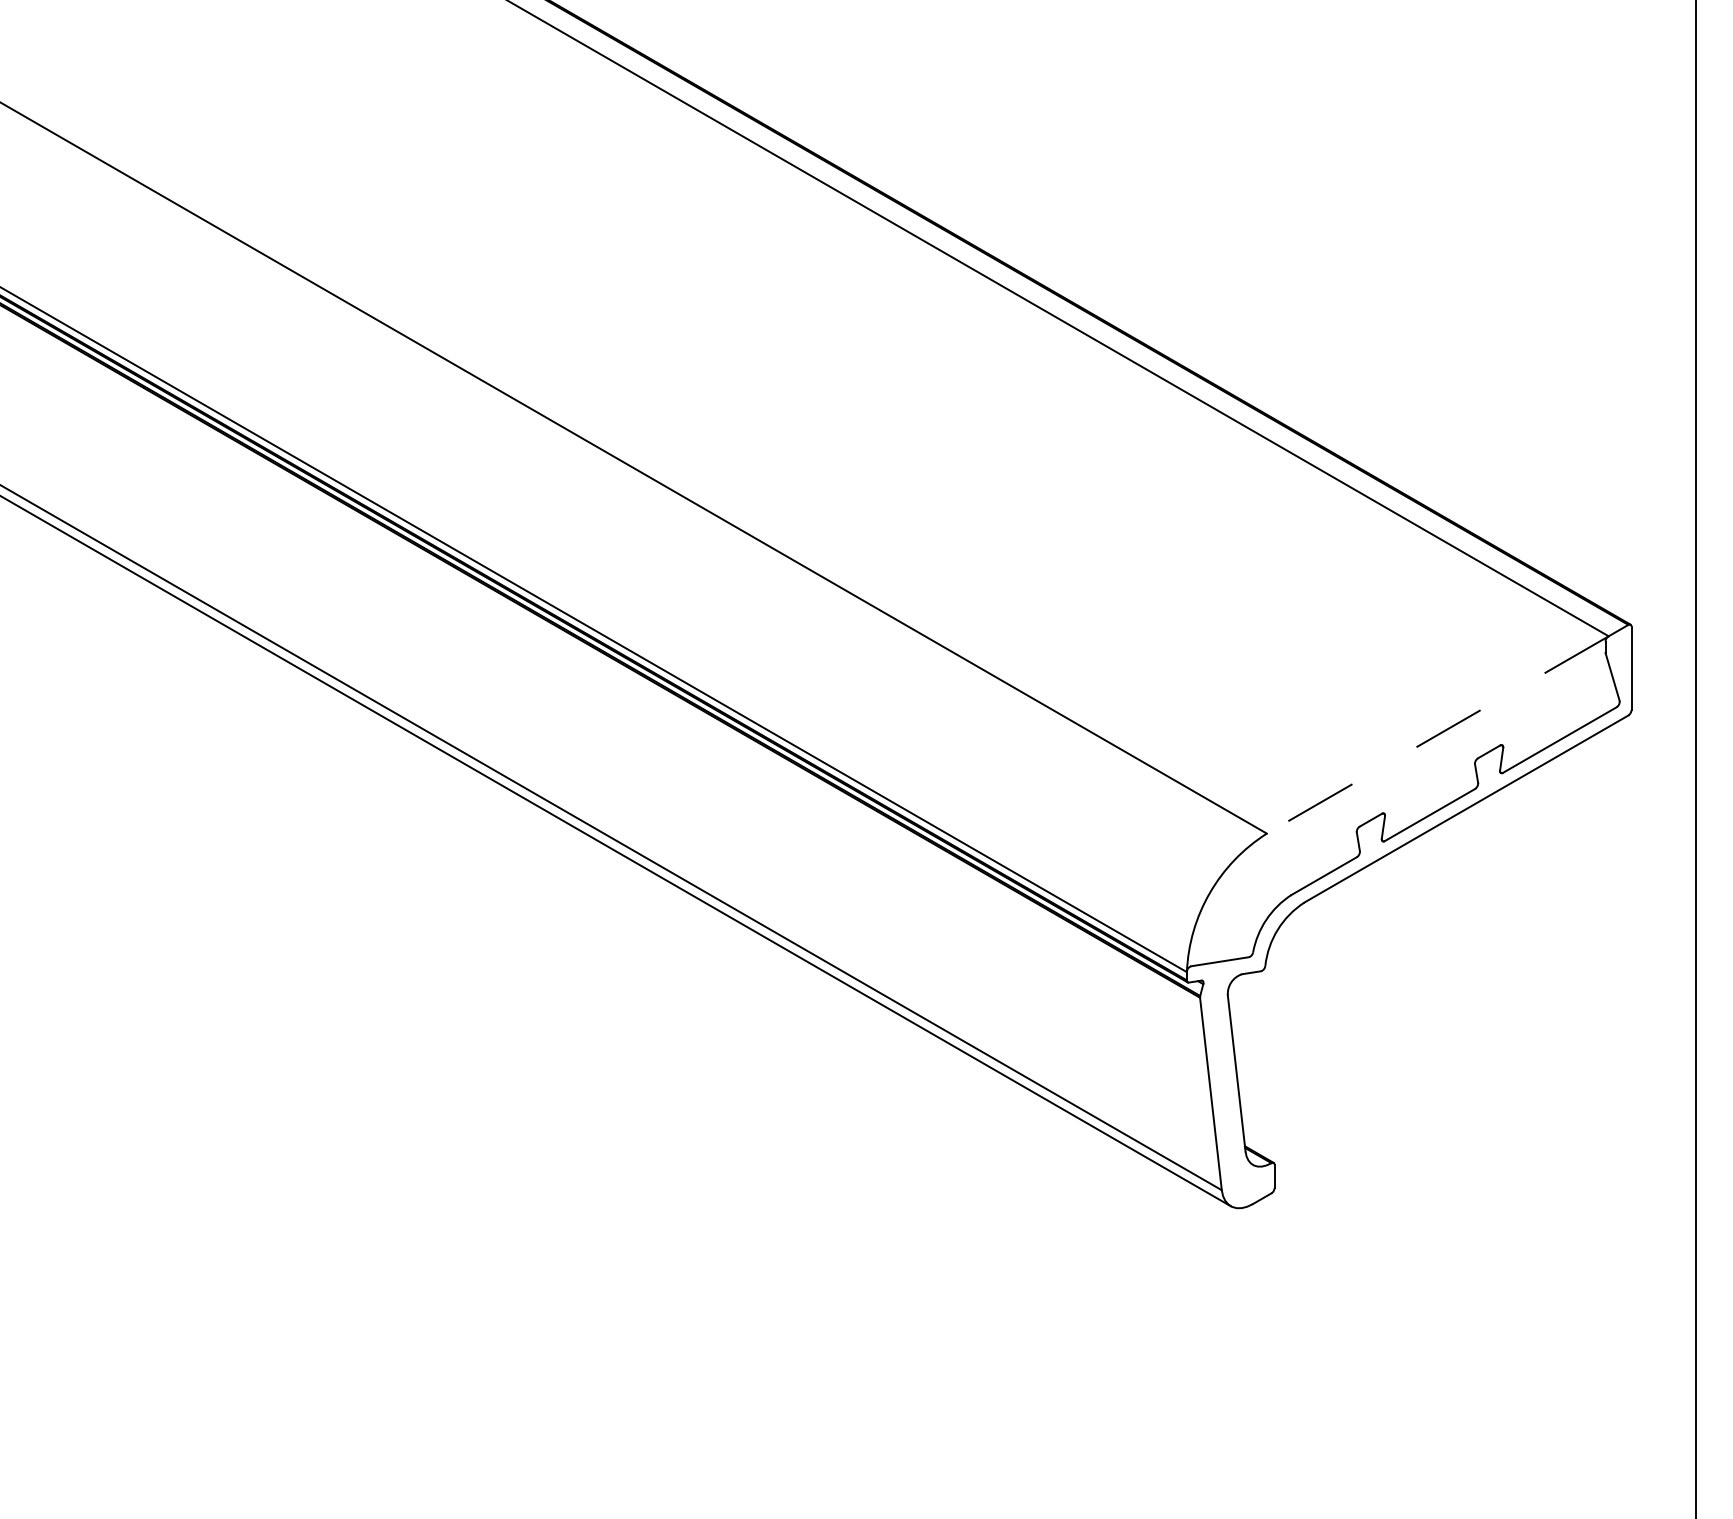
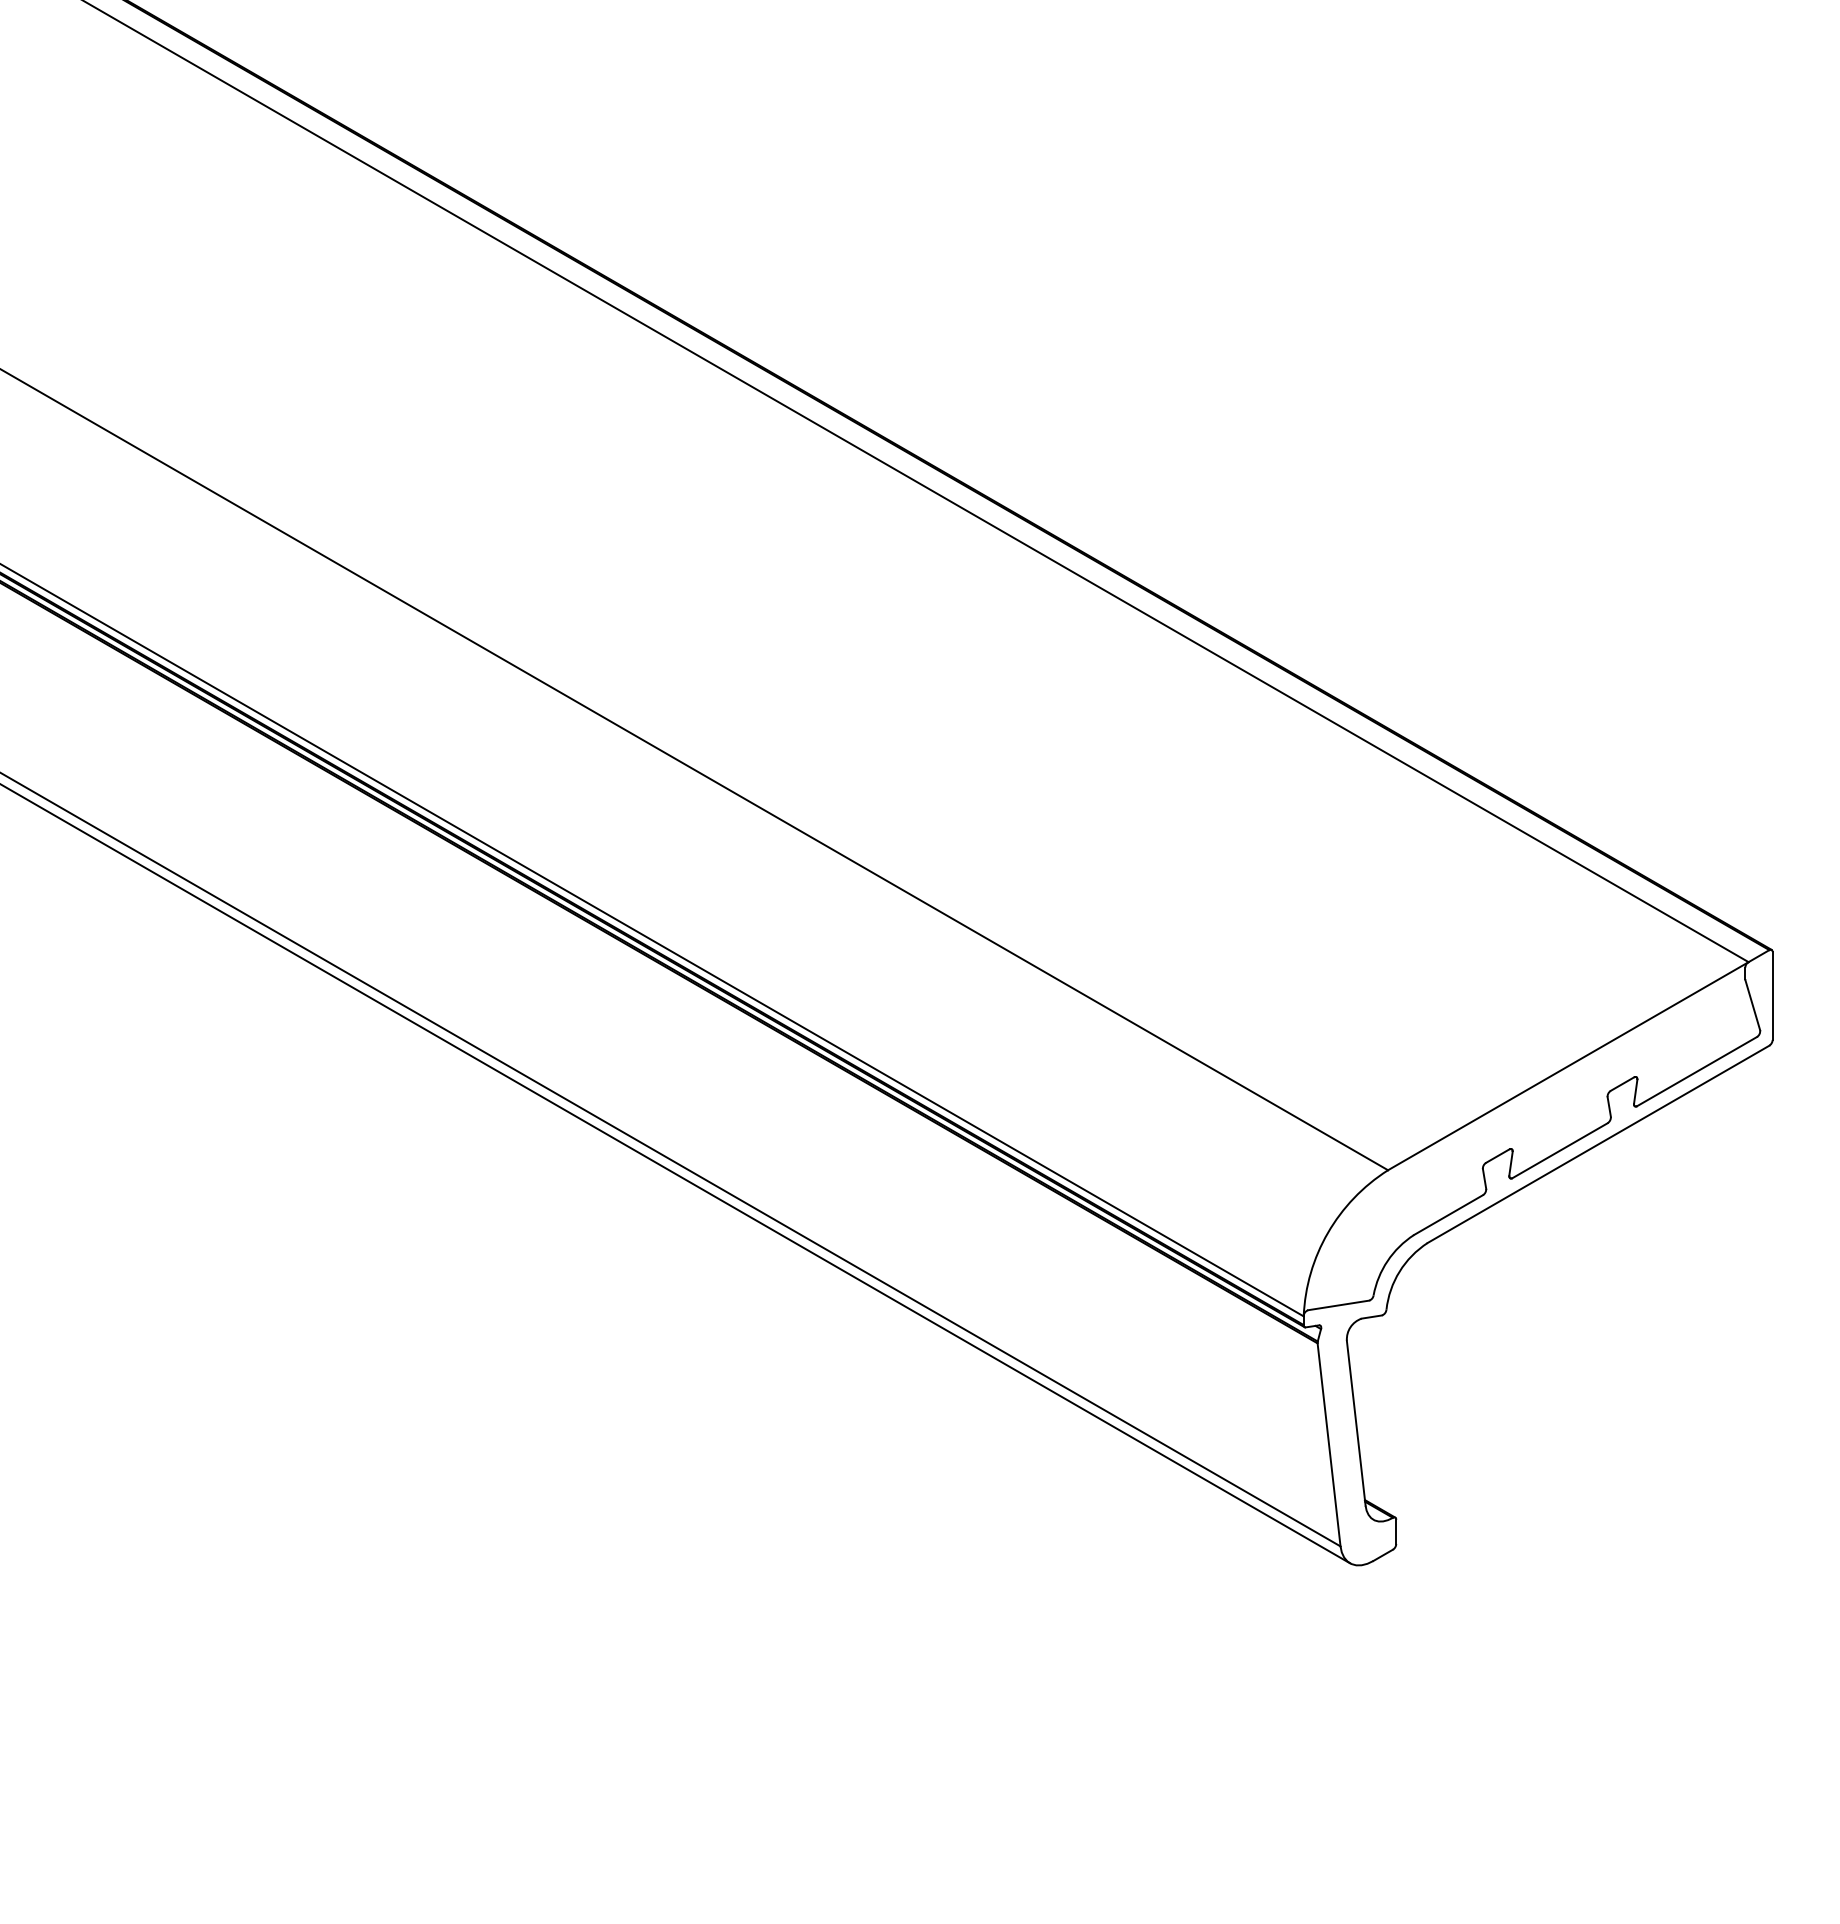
line: (1436, 735) -> (1567, 1066), dashed -> solid

